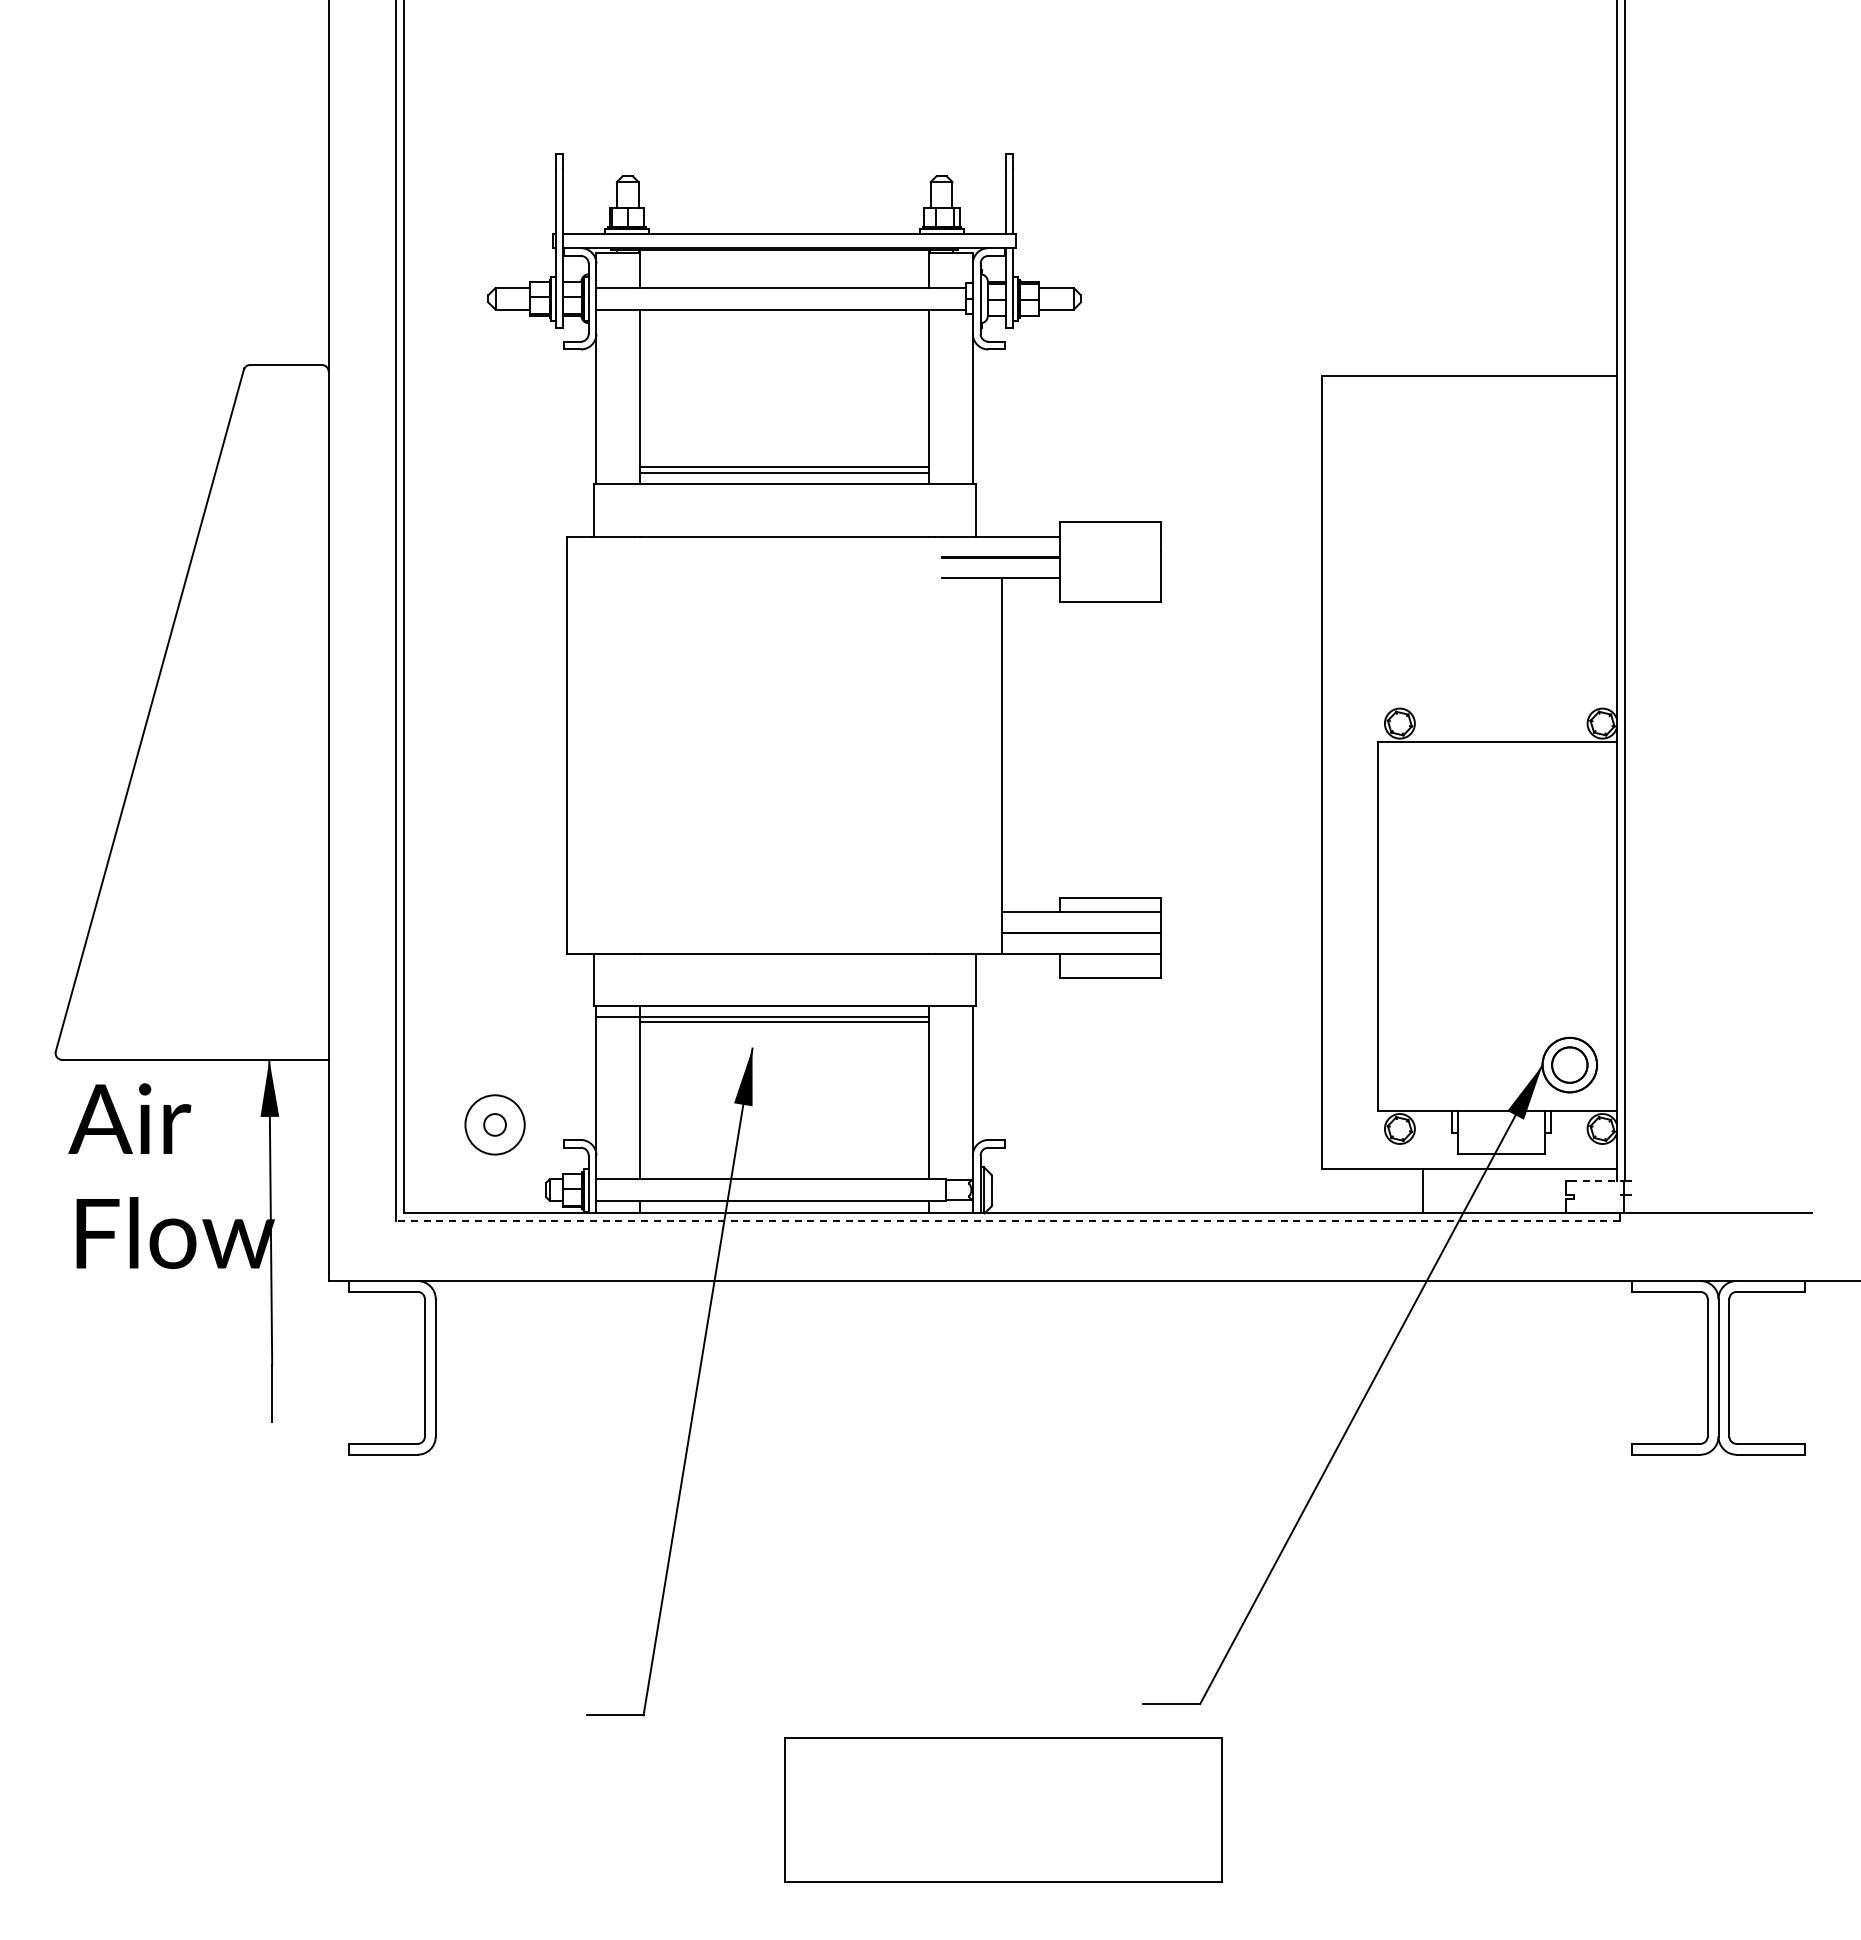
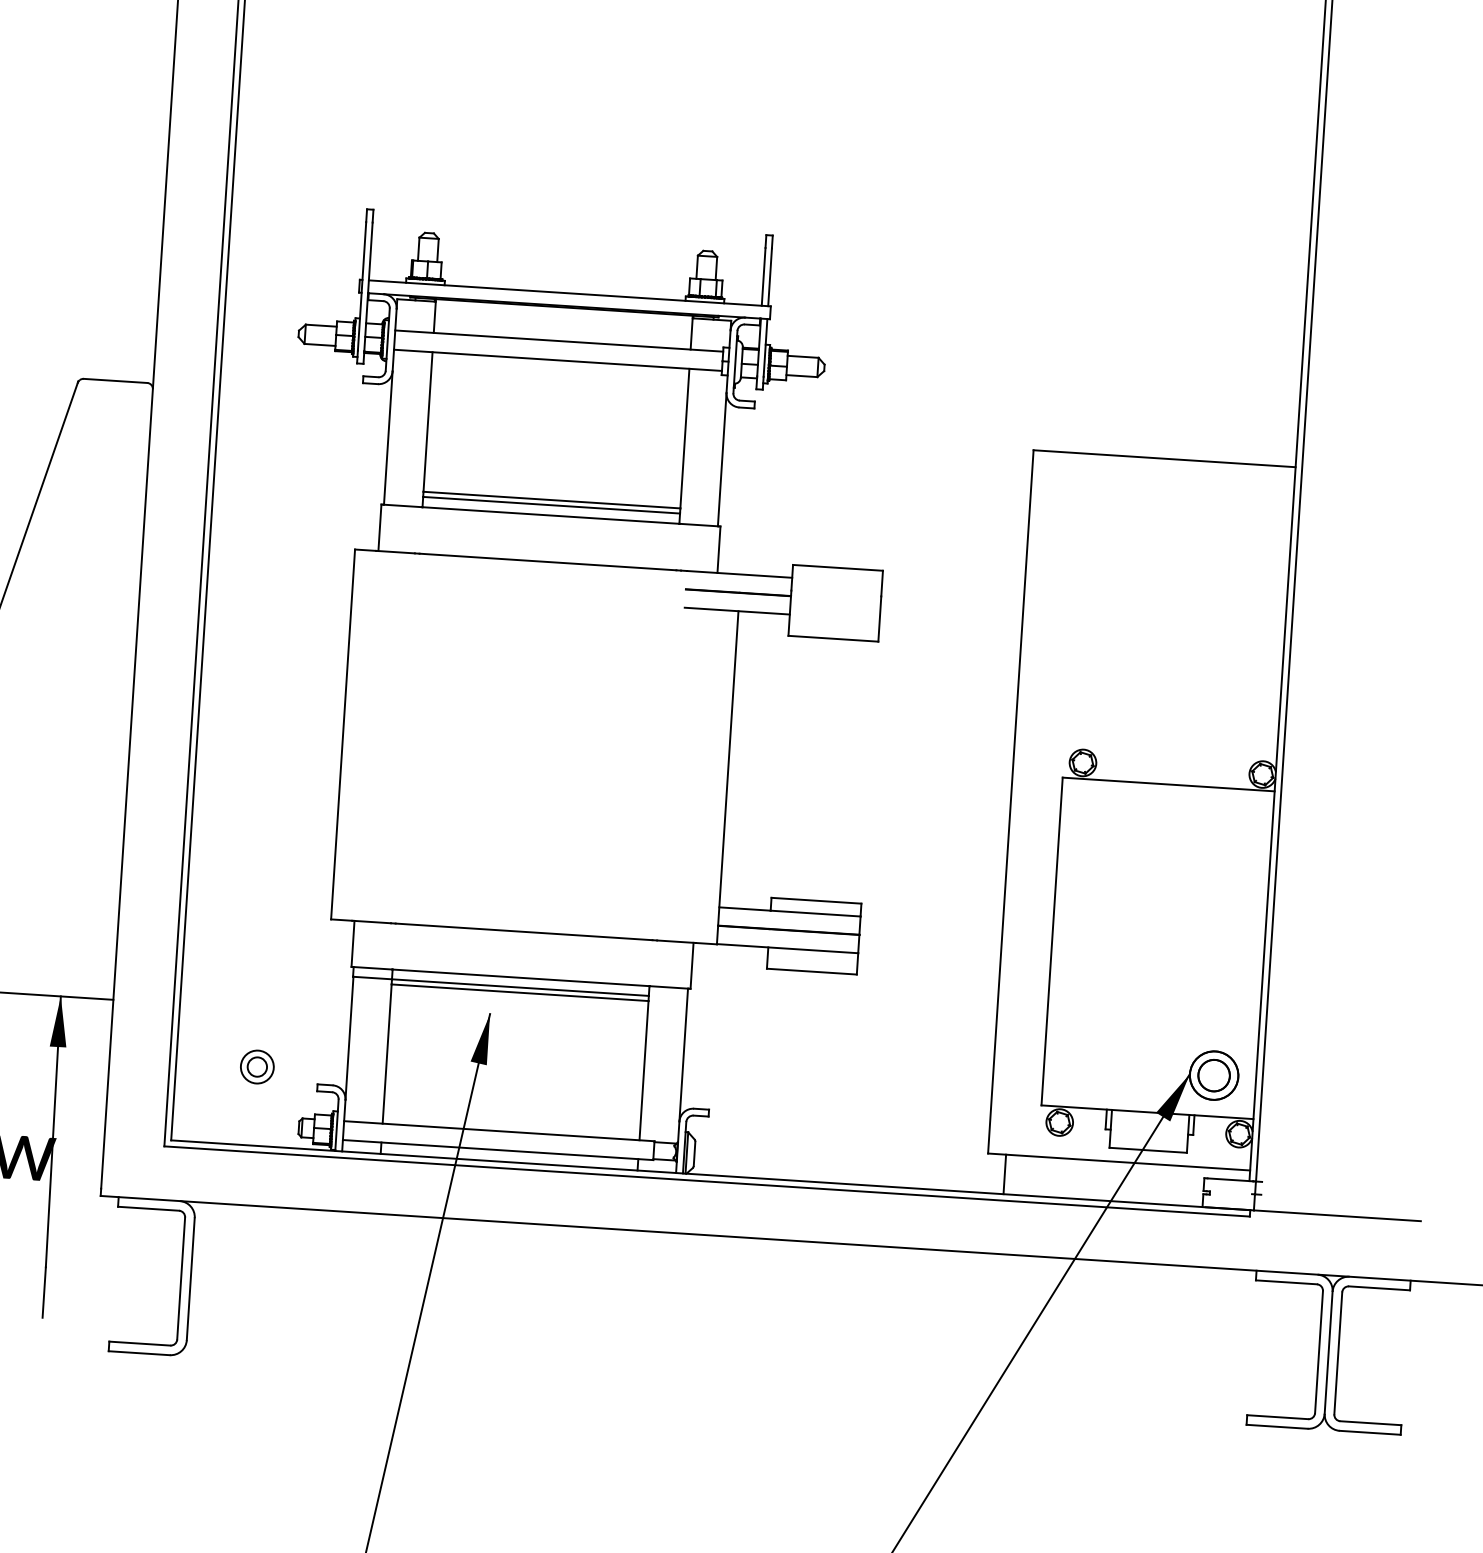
circle: (494, 1124) -> (256, 1066), size x0.62
line: (1595, 1180) -> (1230, 1179), dashed -> solid
line: (1423, 1190) -> (1005, 1173), moved
line: (1008, 1220) -> (707, 1181), dashed -> solid

